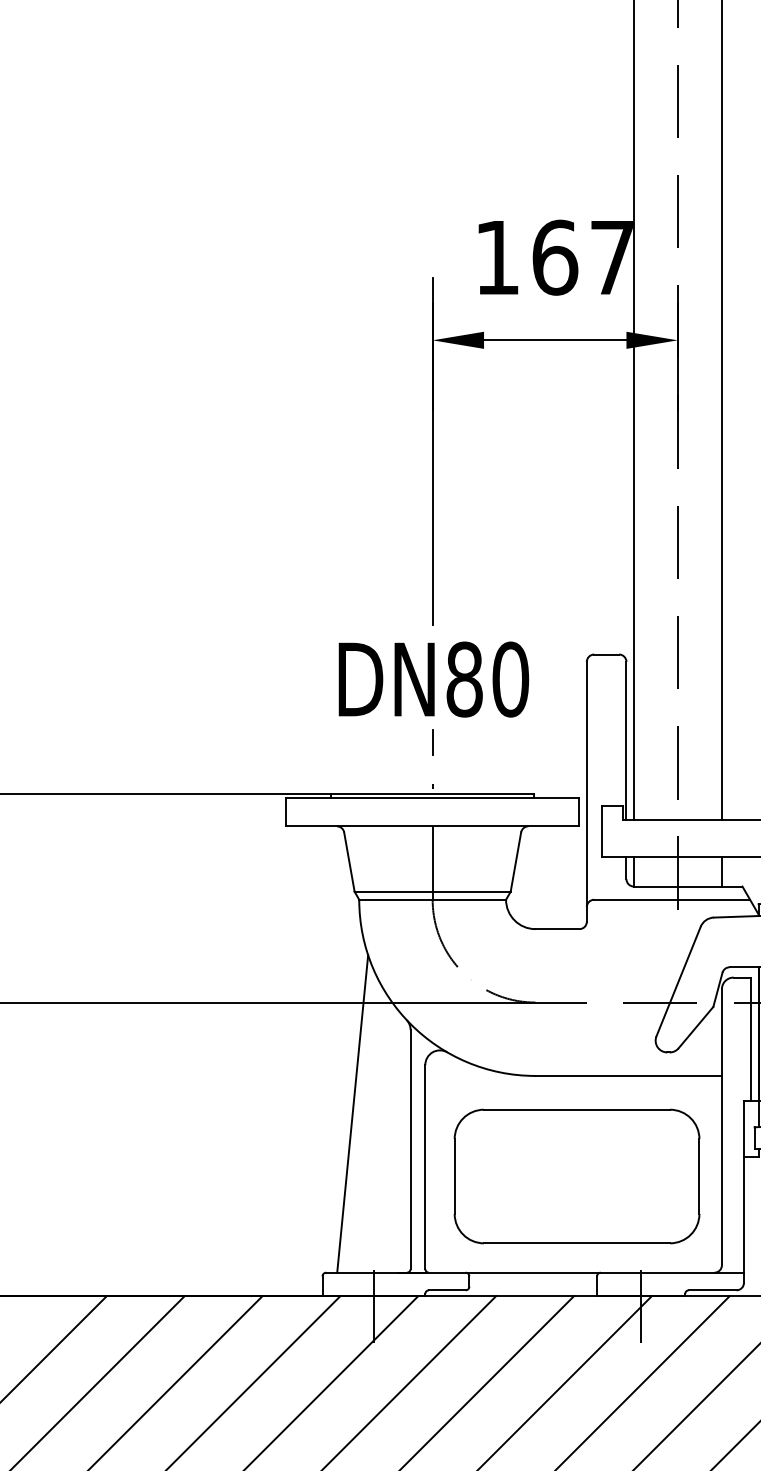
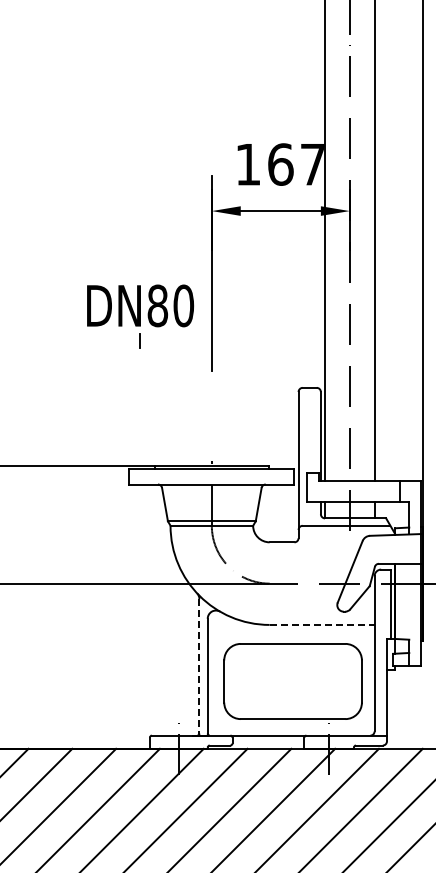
part: (433, 698) -> (140, 316), moved
line: (629, 1075) -> (322, 624), solid -> dashed
line: (352, 1112) -> (166, 645), removed
line: (410, 1149) -> (199, 666), solid -> dashed

